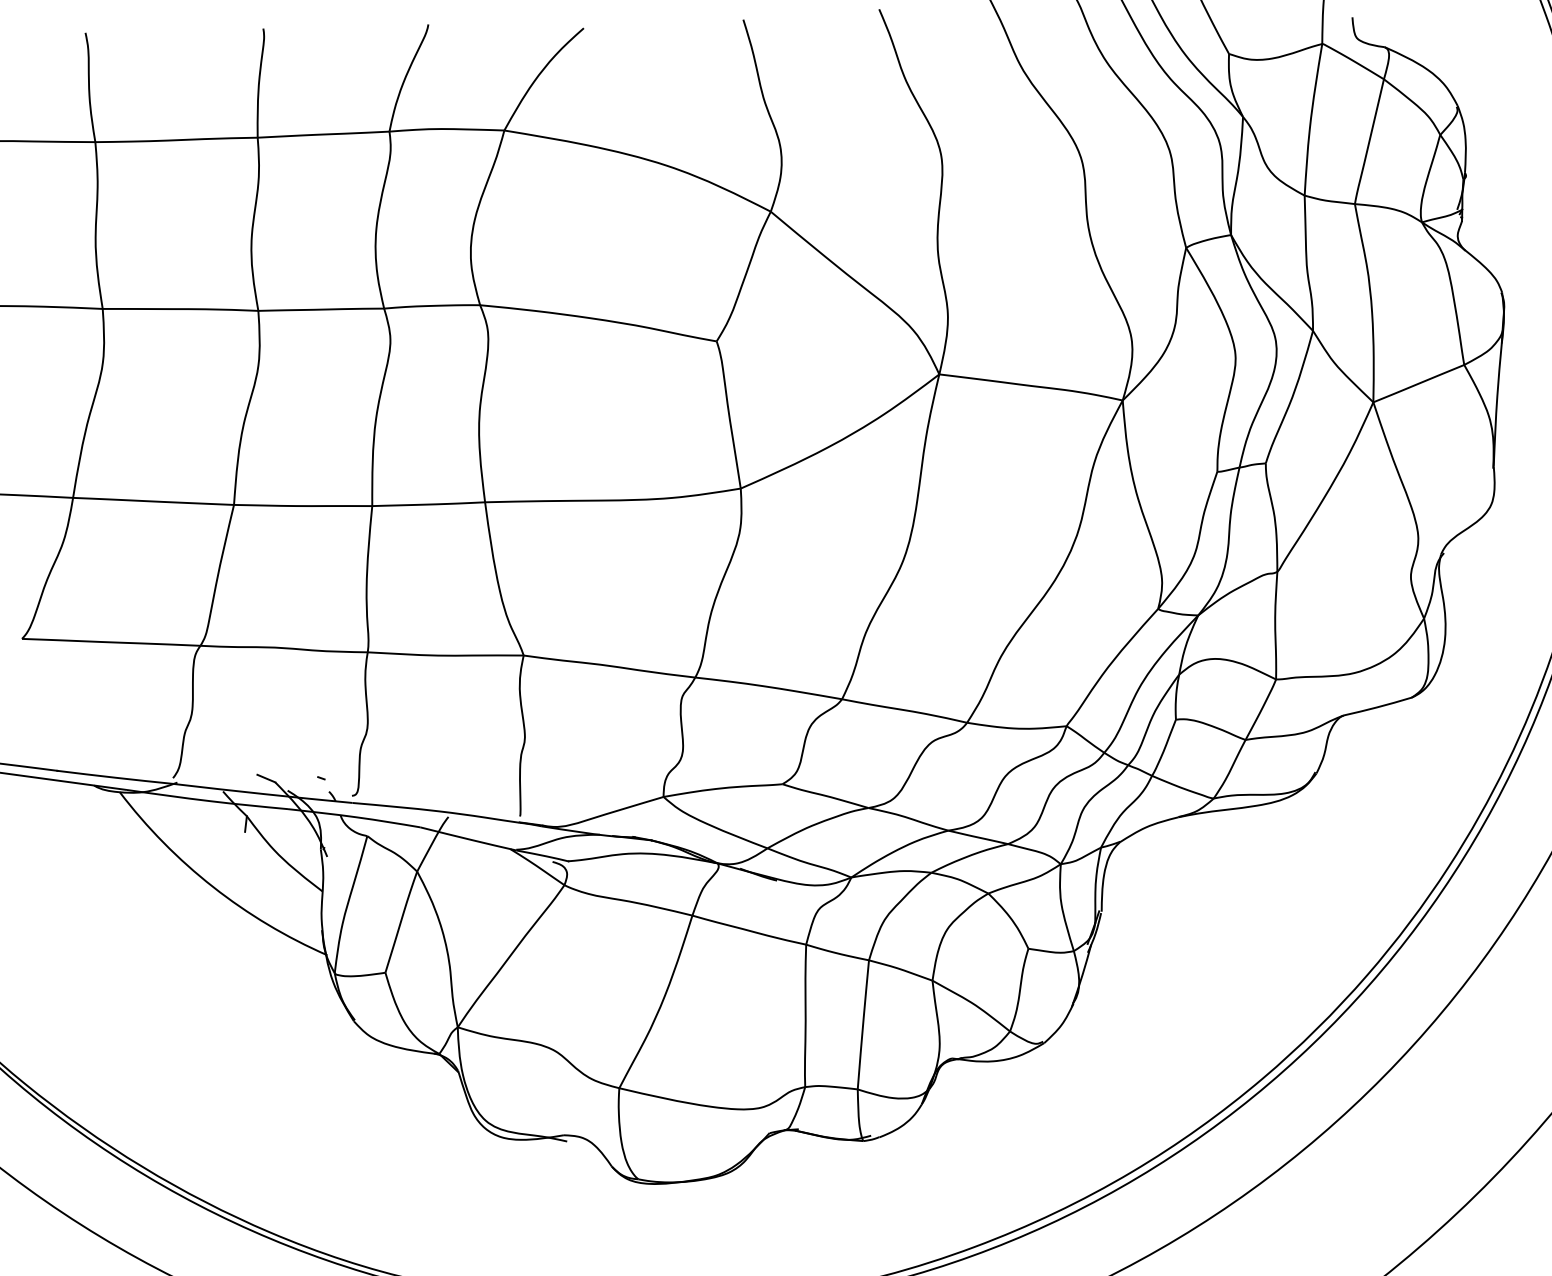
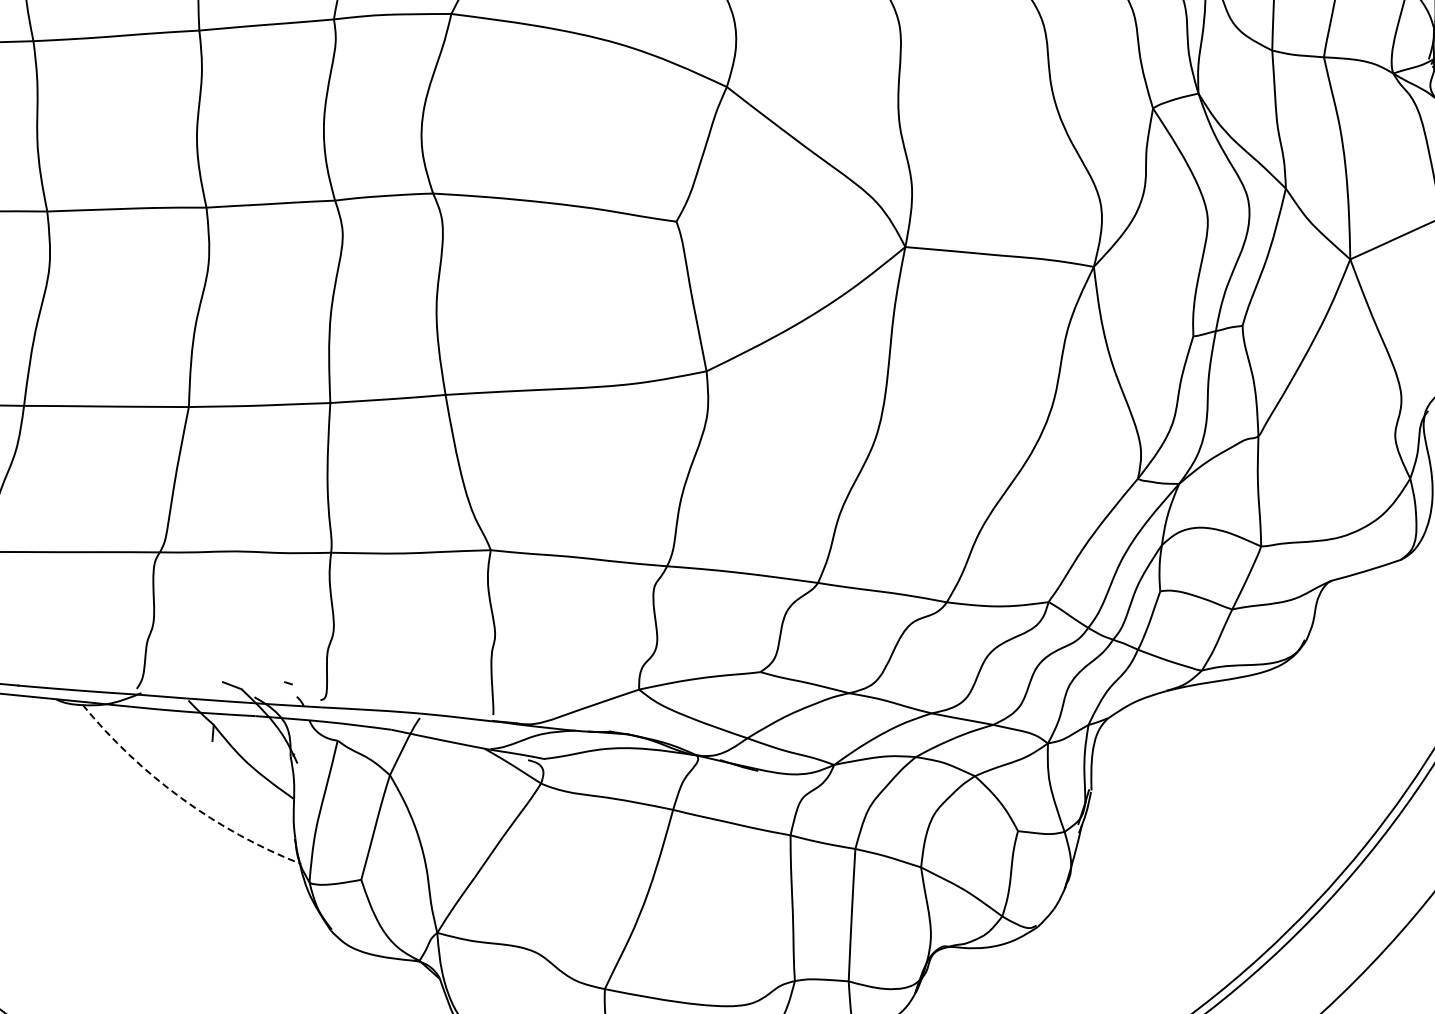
arc: (213, 886) -> (182, 798), solid -> dashed

